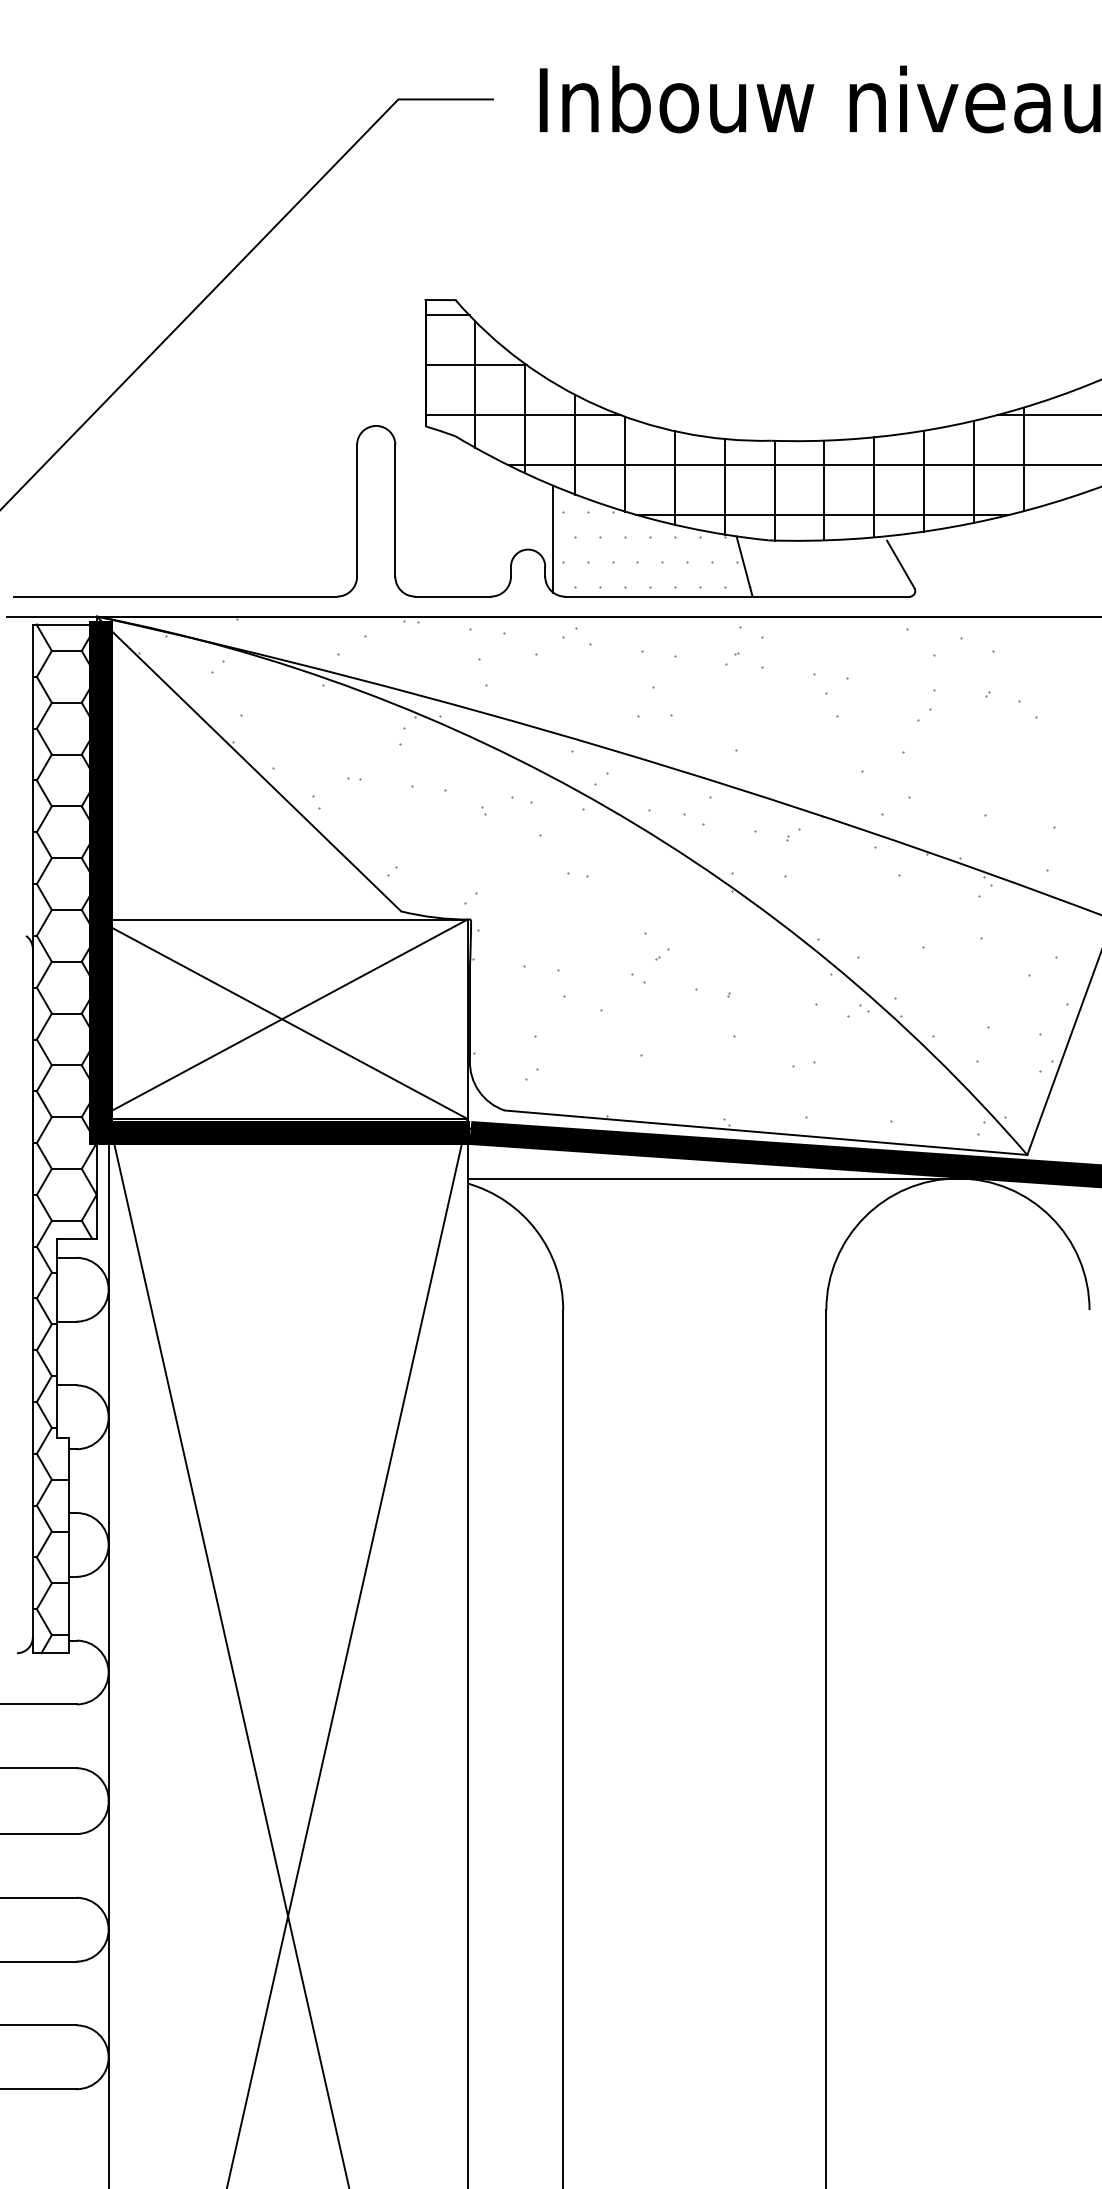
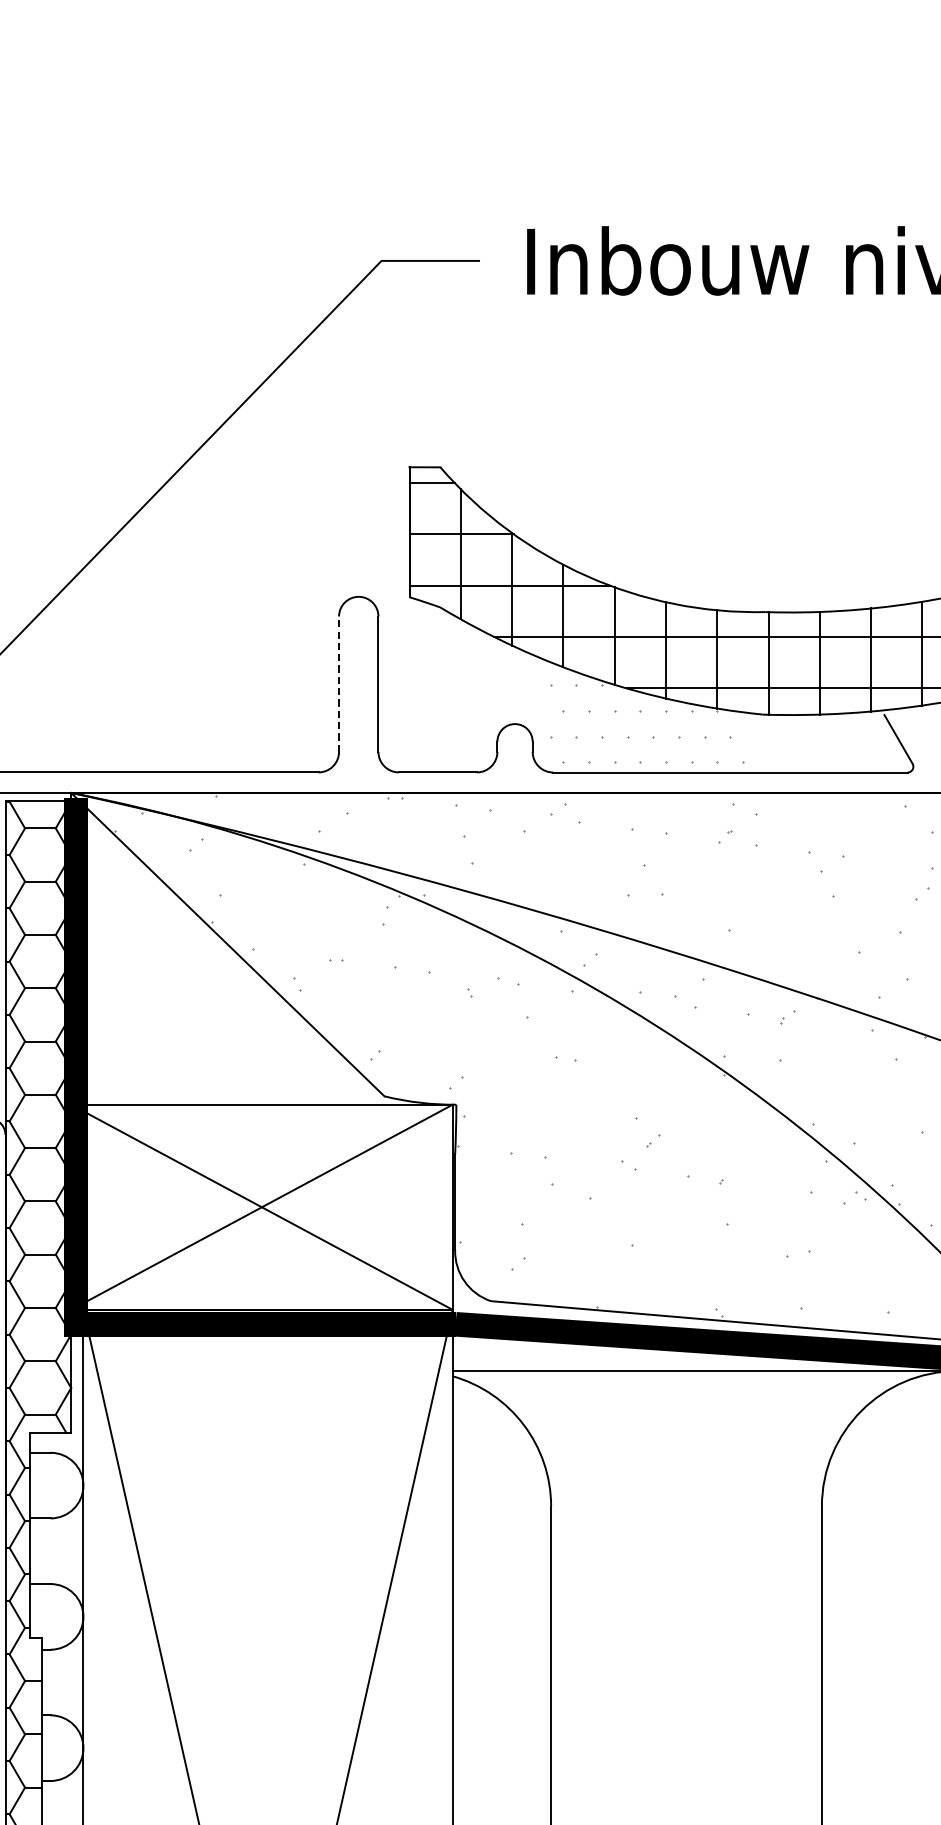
line: (357, 510) -> (339, 683), solid -> dashed
line: (553, 538) -> (541, 712), removed
line: (744, 566) -> (737, 741), removed

